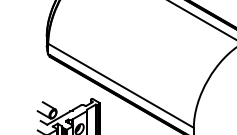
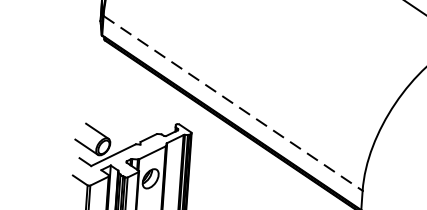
line: (121, 86) -> (233, 104), solid -> dashed

